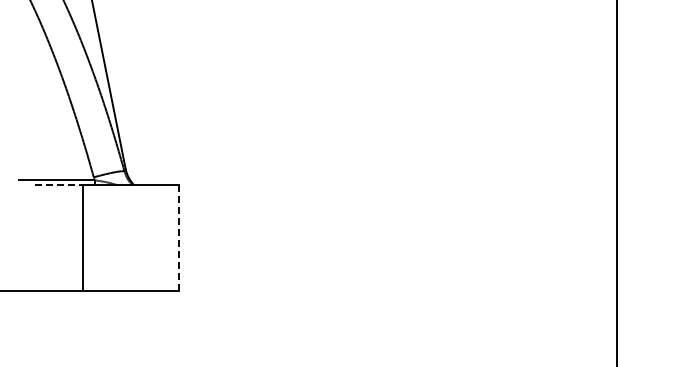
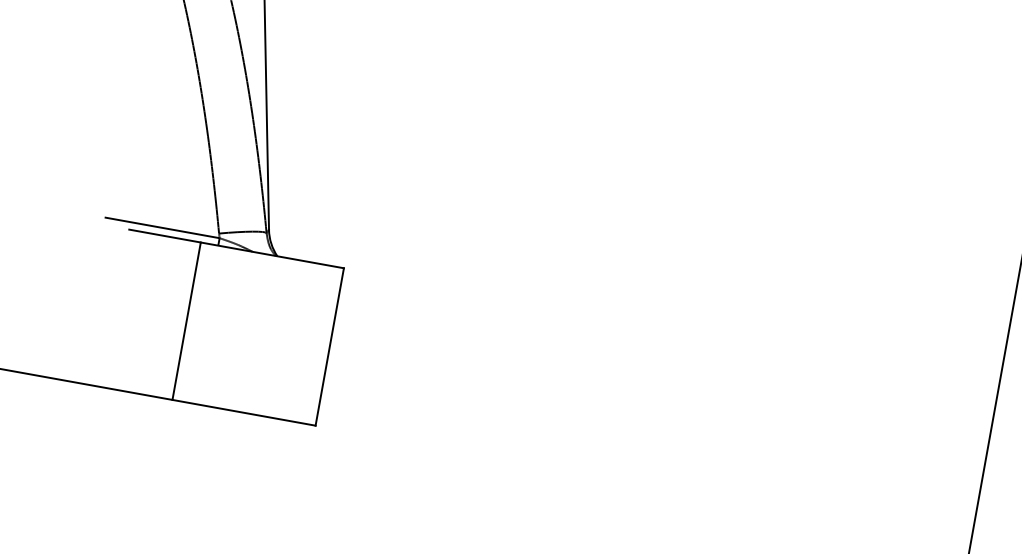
line: (59, 185) -> (165, 236), dashed -> solid
line: (178, 237) -> (329, 346), dashed -> solid

